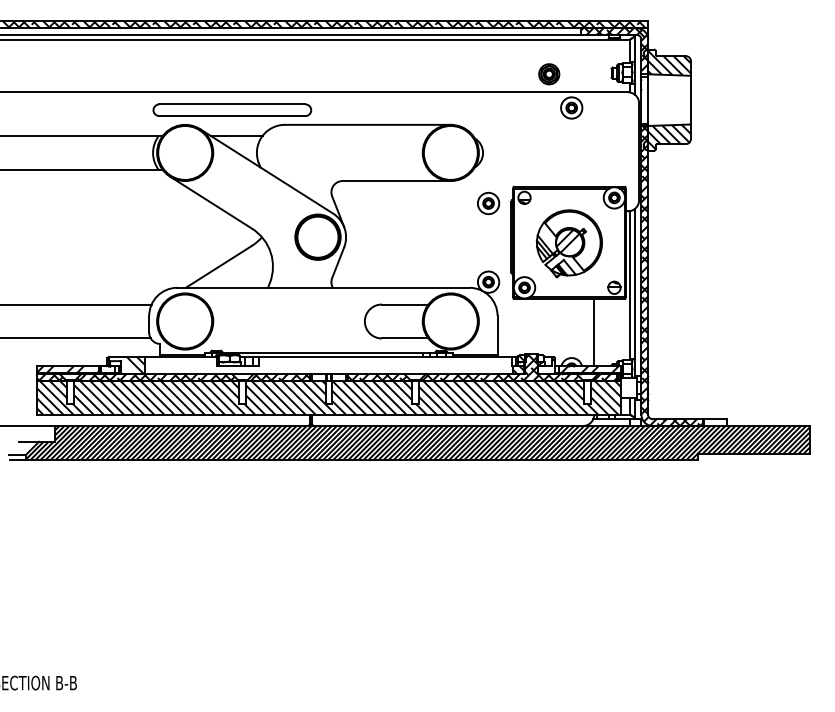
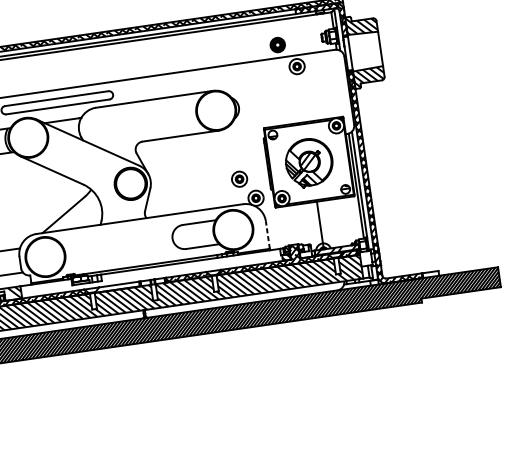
part: (488, 203) -> (239, 179), moved
line: (594, 332) -> (320, 225), moved
line: (497, 335) -> (267, 235), solid -> dashed
hatch: (279, 377) -> (117, 287), removed

